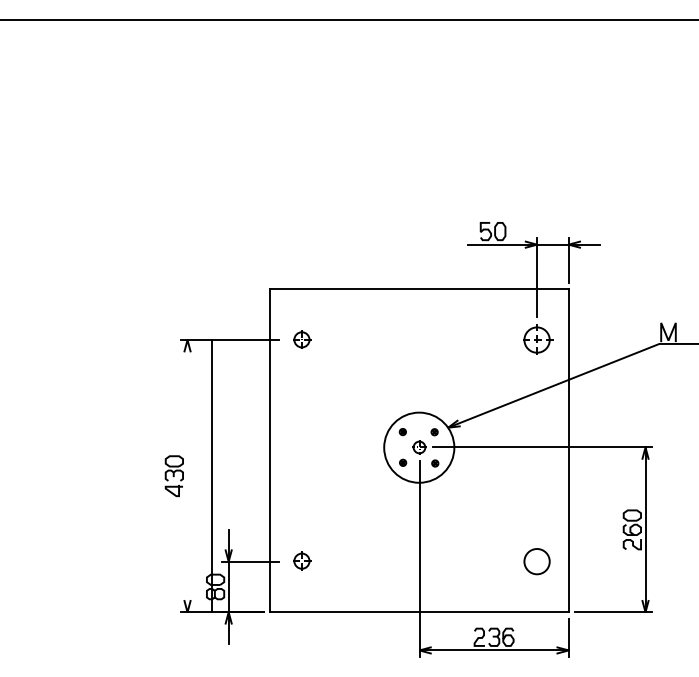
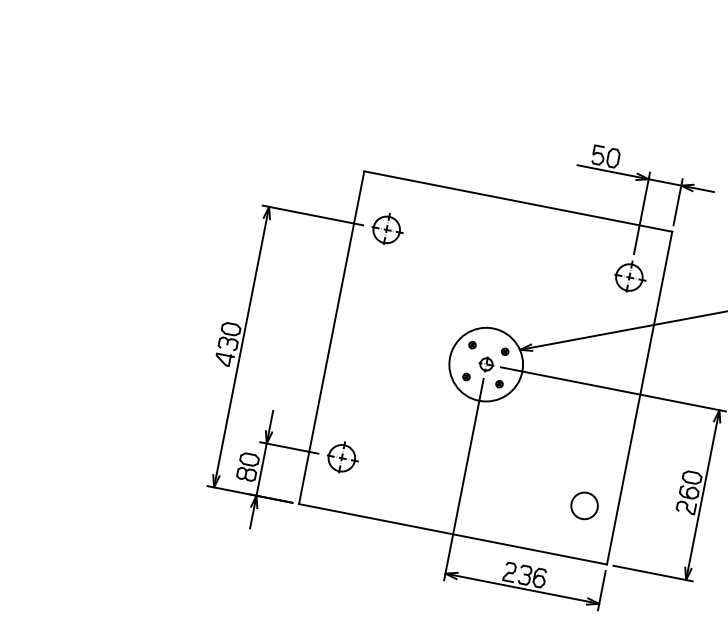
part: (302, 339) -> (387, 229), size x1.67
line: (211, 476) -> (241, 347), moved
part: (302, 560) -> (343, 457), size x1.67

